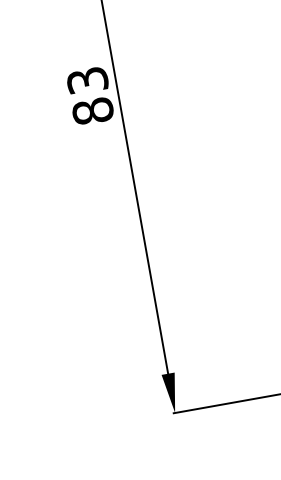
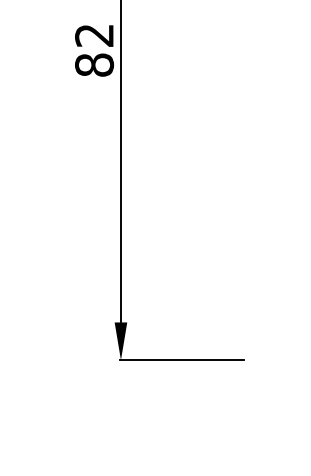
text: (87, 80) -> (94, 35), 83 -> 82

